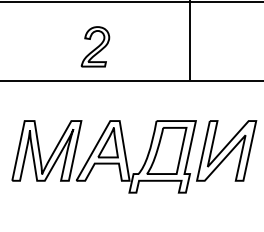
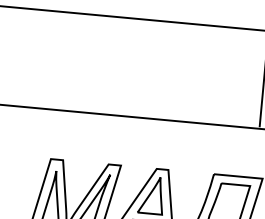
part: (95, 46) -> (147, 75), removed

